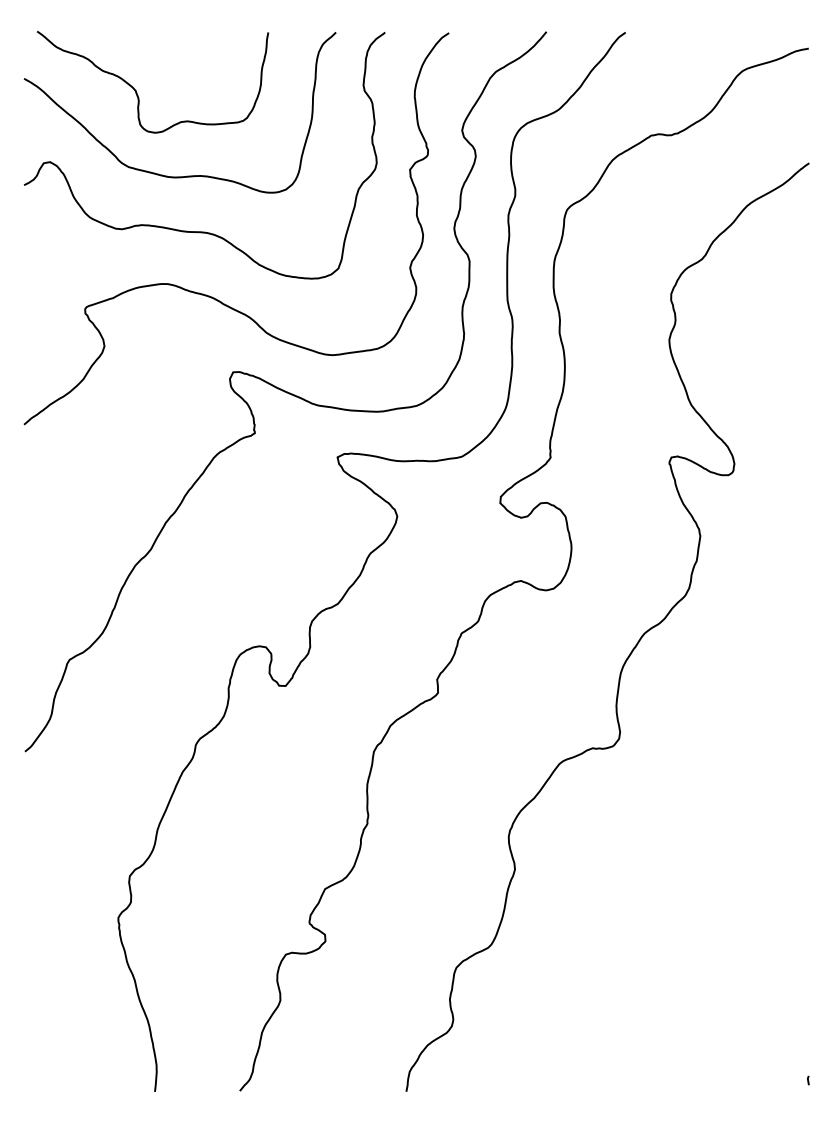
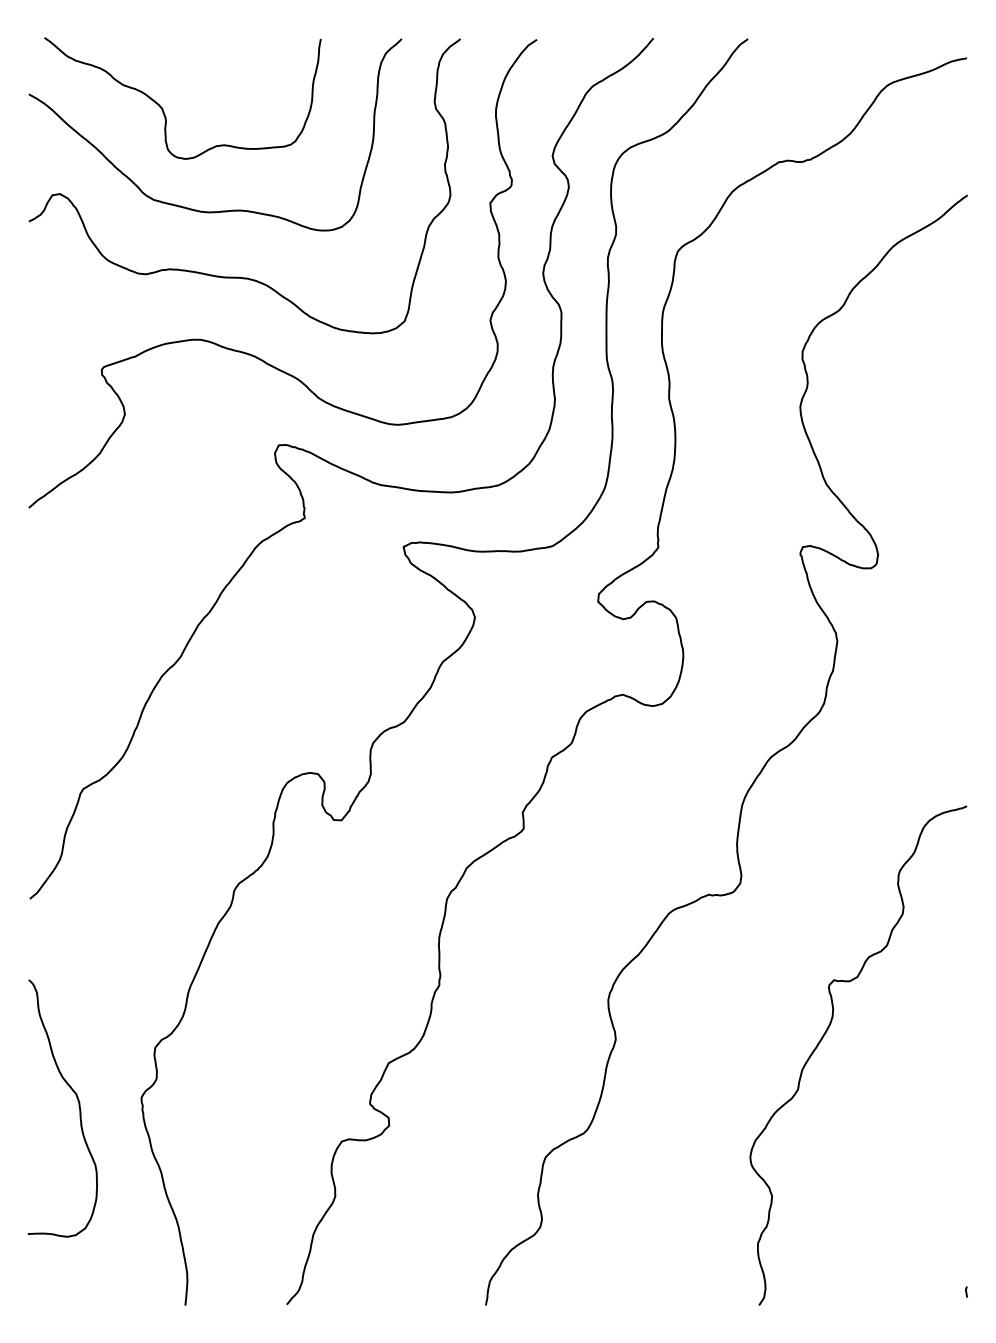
curve: (689, 867) -> (824, 1037), added
curve: (65, 926) -> (78, 1107), added

